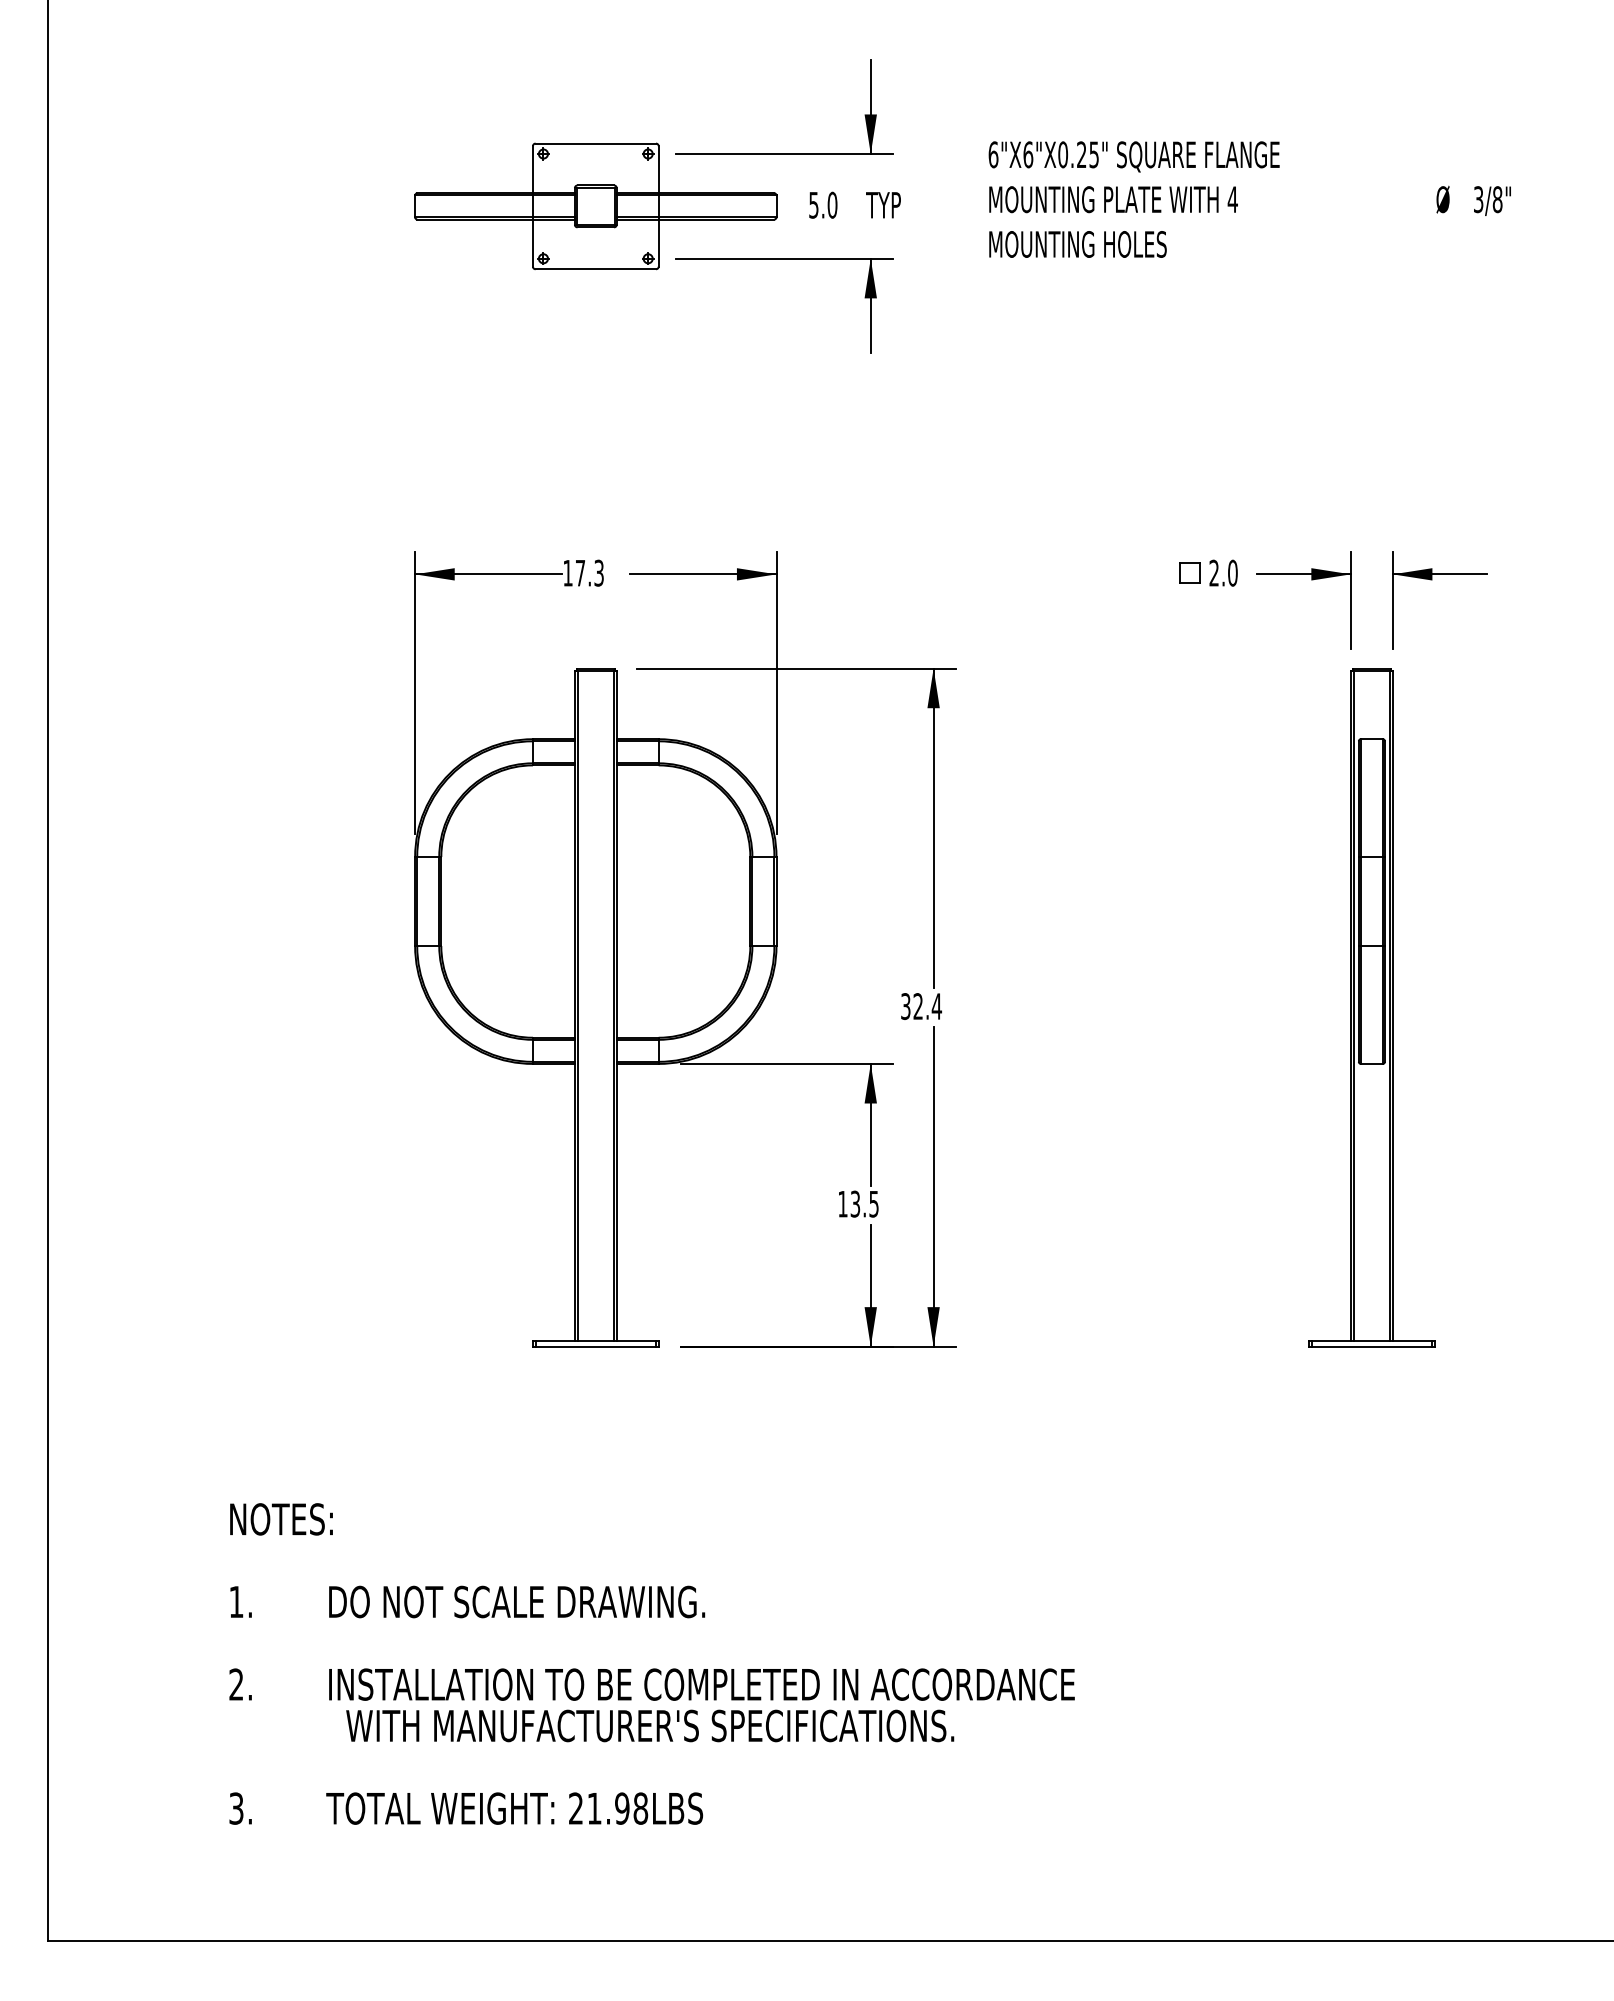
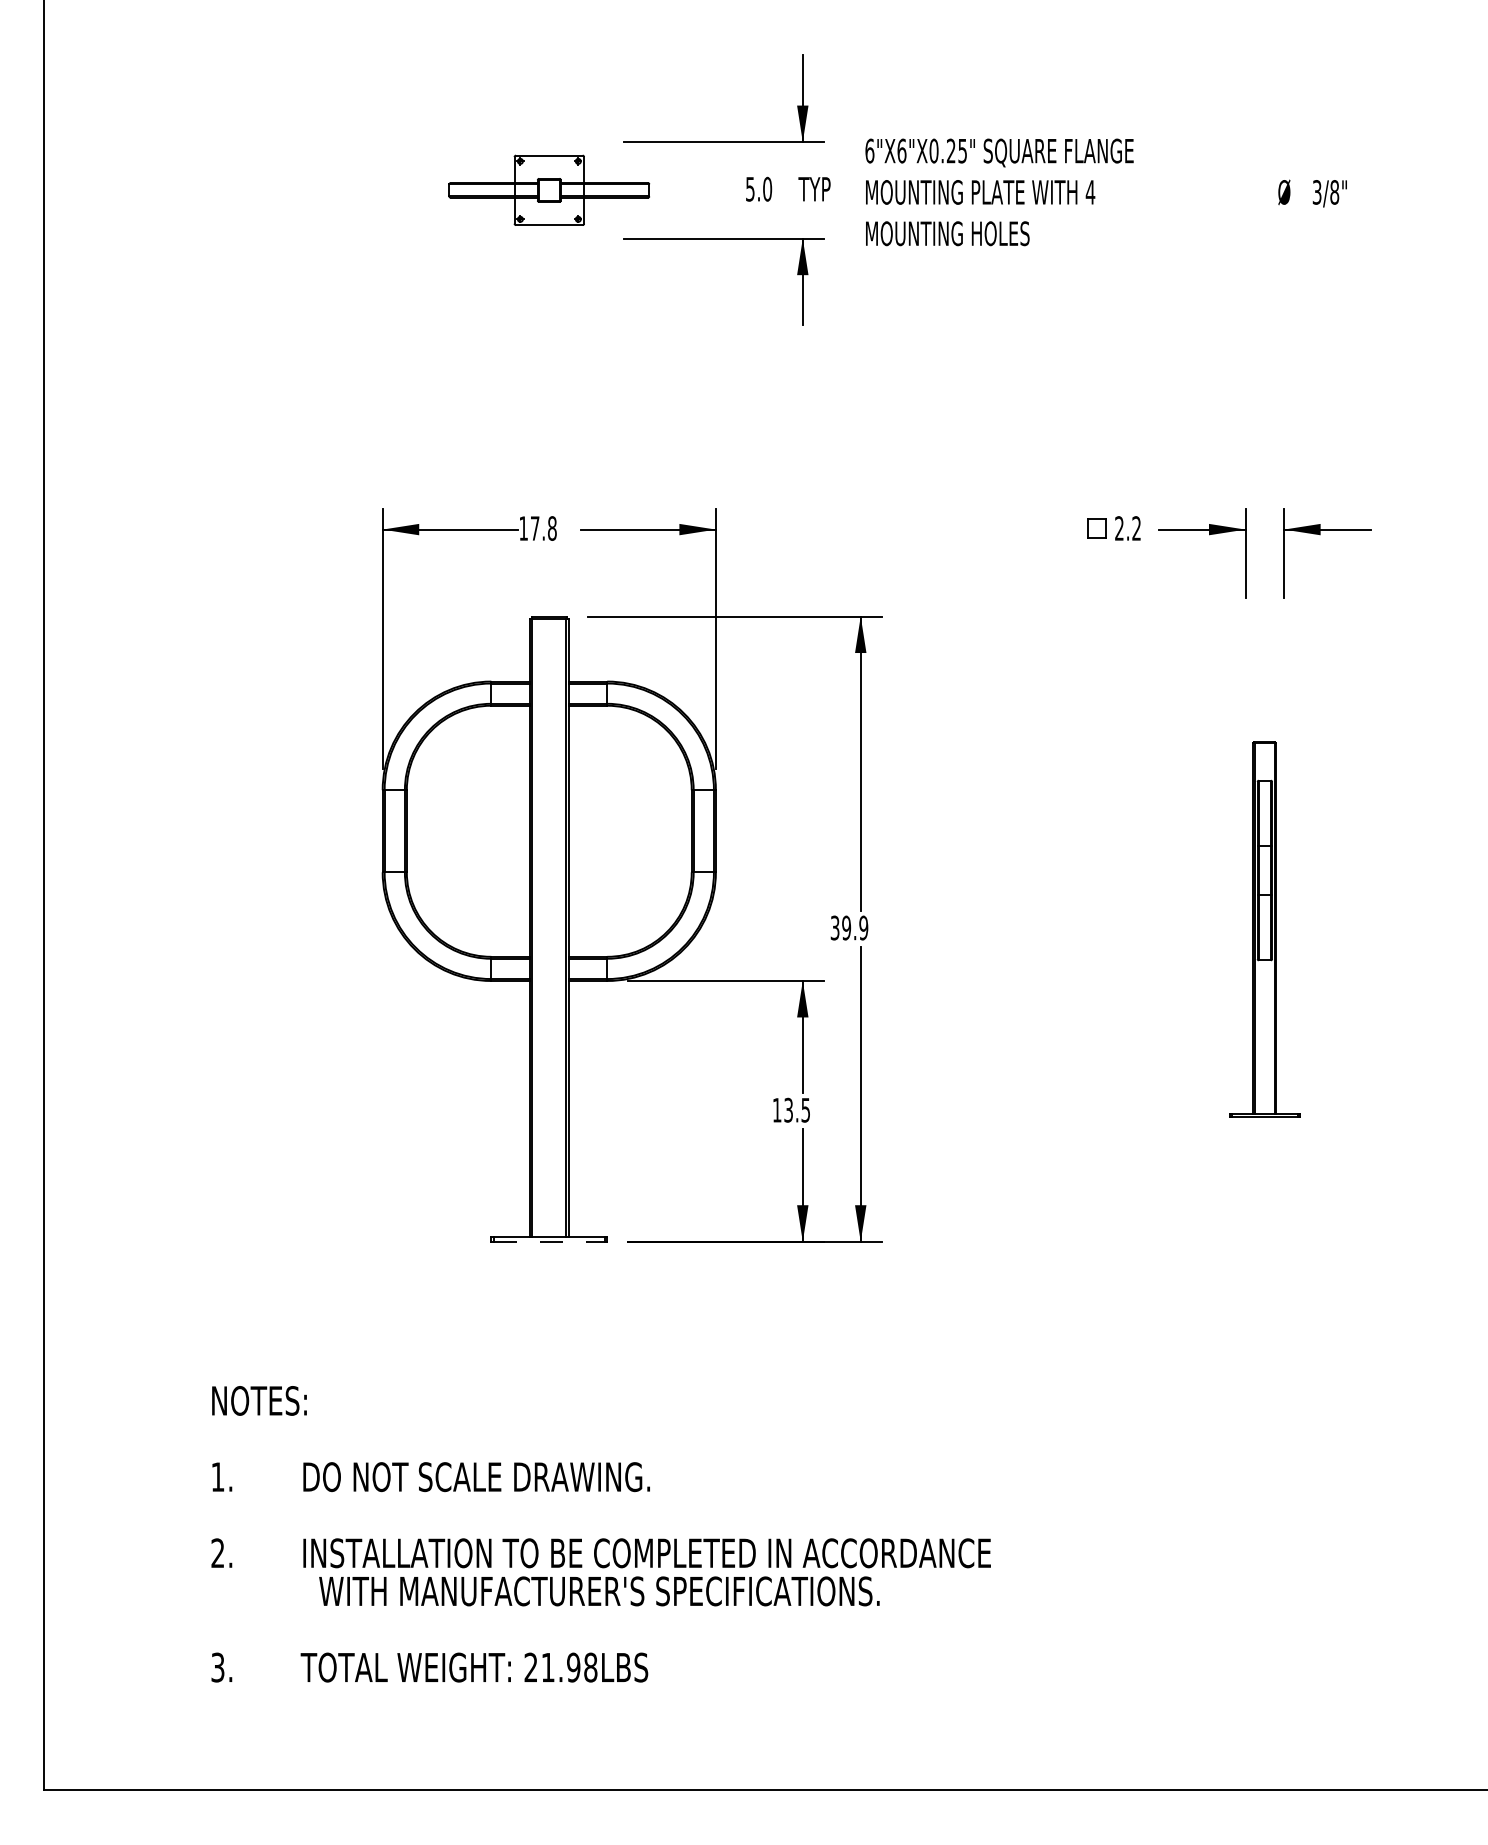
text: (1249, 199) -> (1105, 192), moved
part: (595, 206) -> (548, 190), size x0.6
text: (598, 572) -> (551, 527), 17.3 -> 17.8
text: (1232, 572) -> (1136, 527), 2.0 -> 2.2
text: (927, 1006) -> (855, 928), 32.4 -> 39.9
part: (1371, 1007) -> (1264, 928), size x0.6
line: (596, 1346) -> (549, 1241), solid -> dashed

